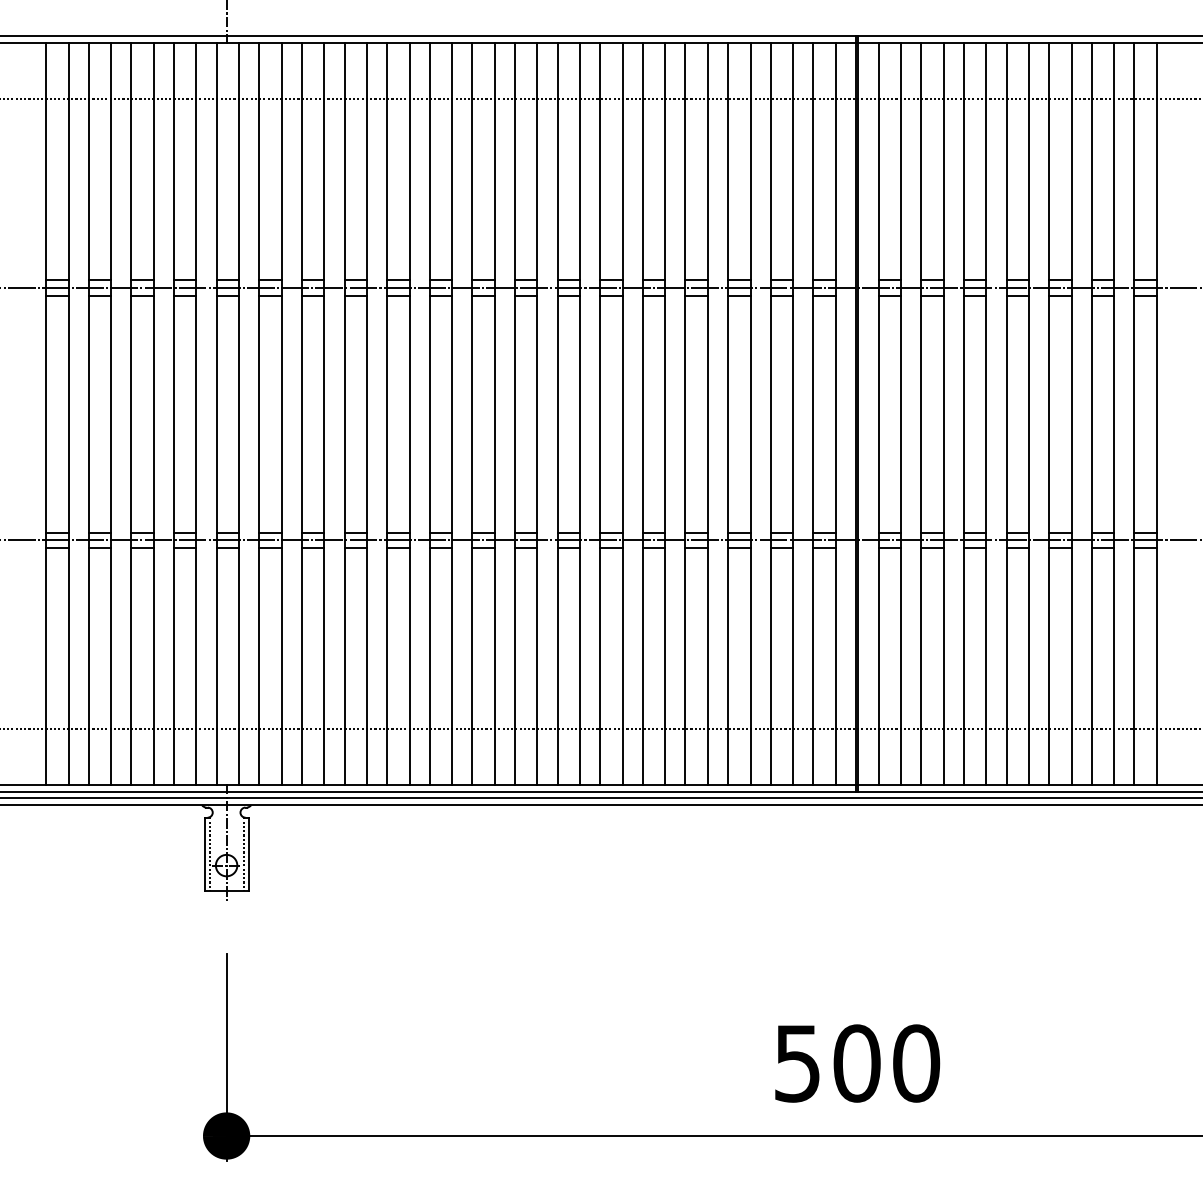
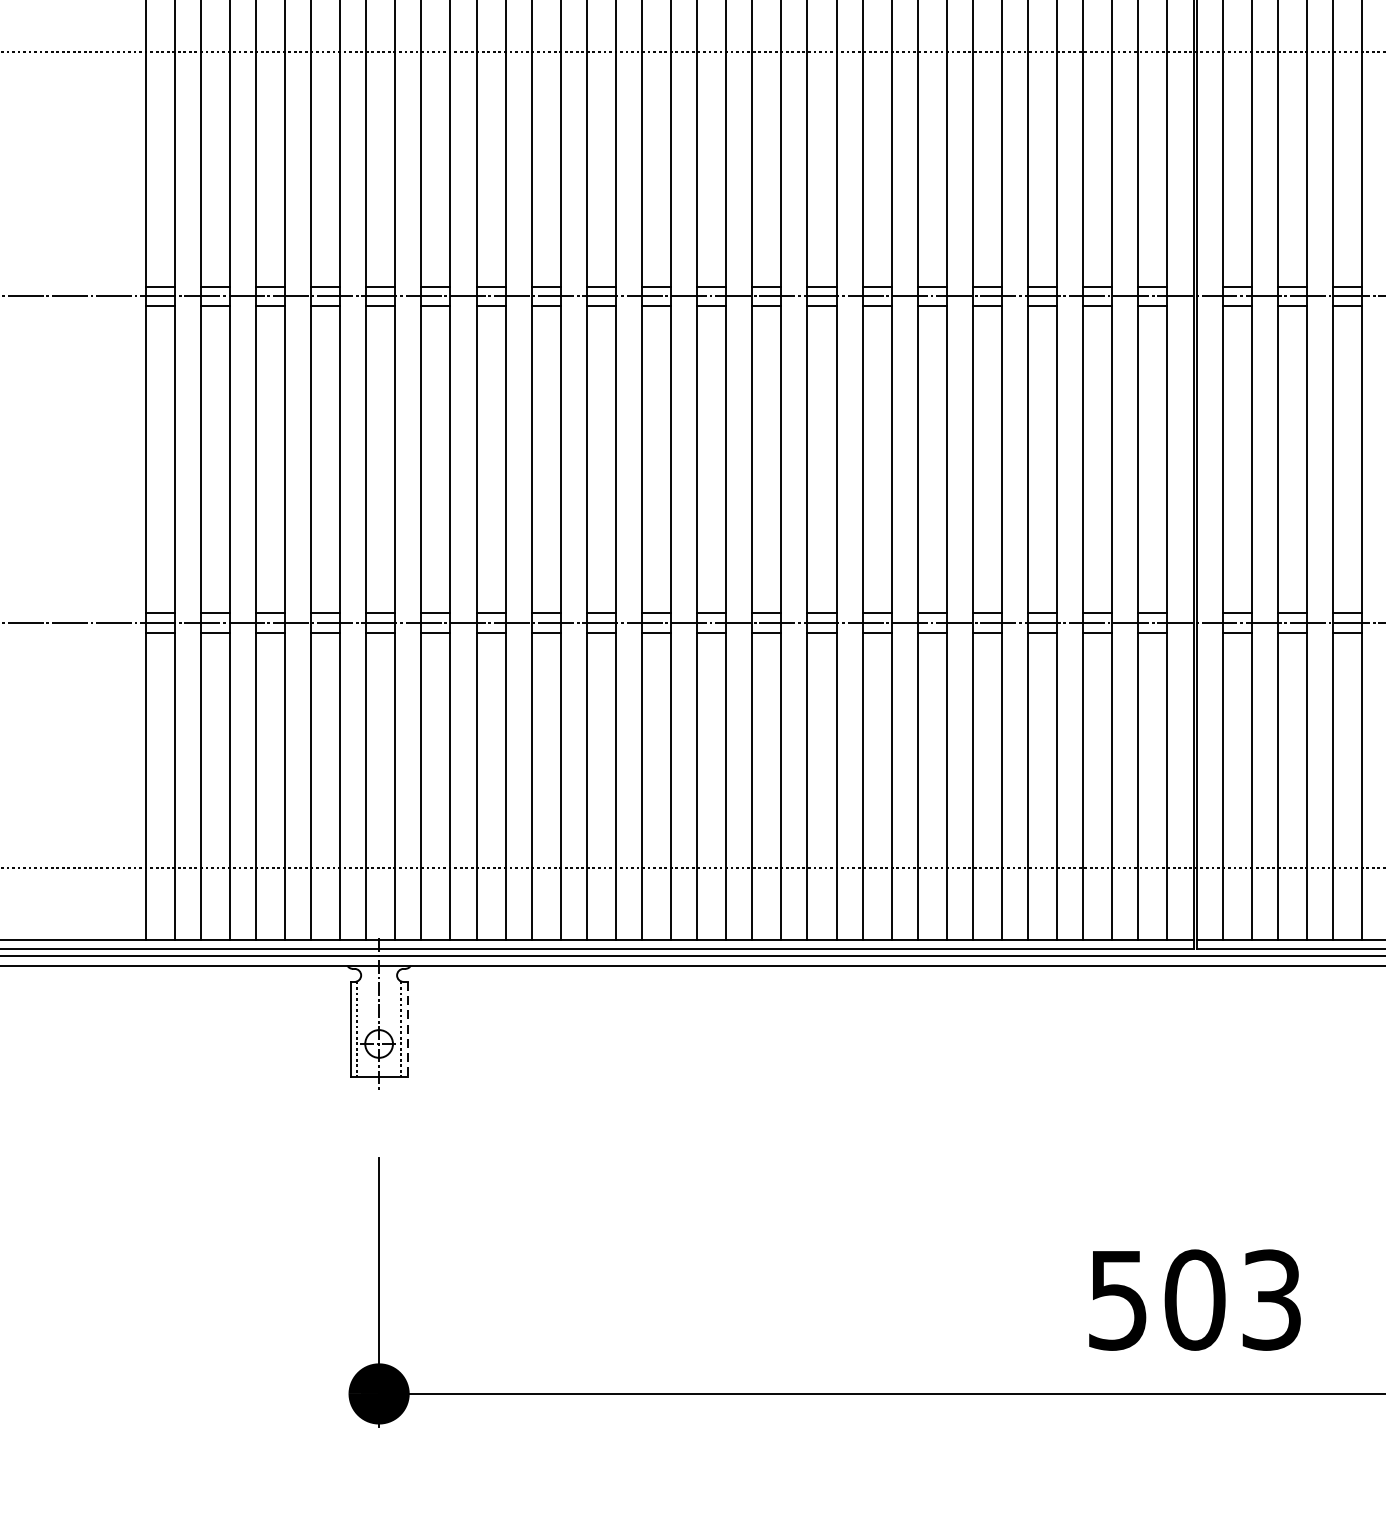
line: (248, 854) -> (407, 1029), solid -> dashed
text: (916, 1063) -> (1271, 1300), 500 -> 503

